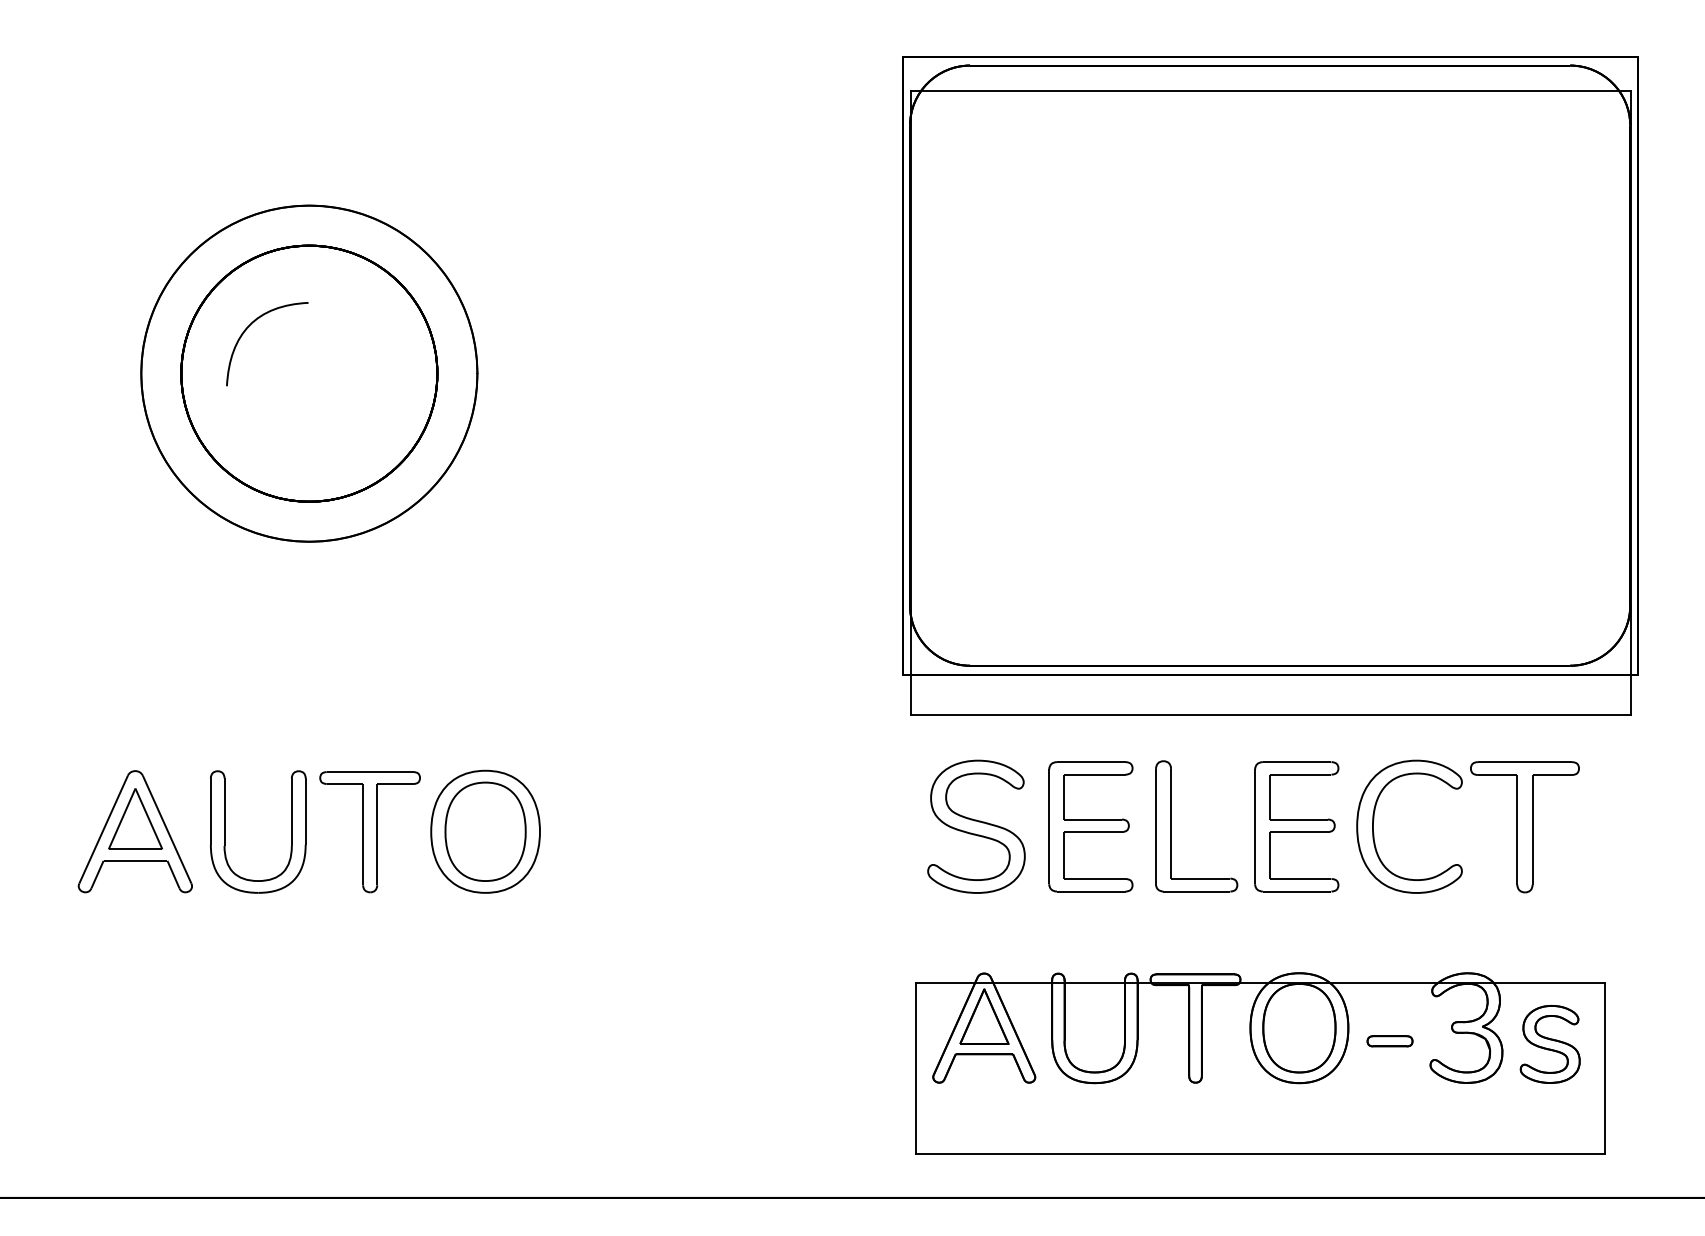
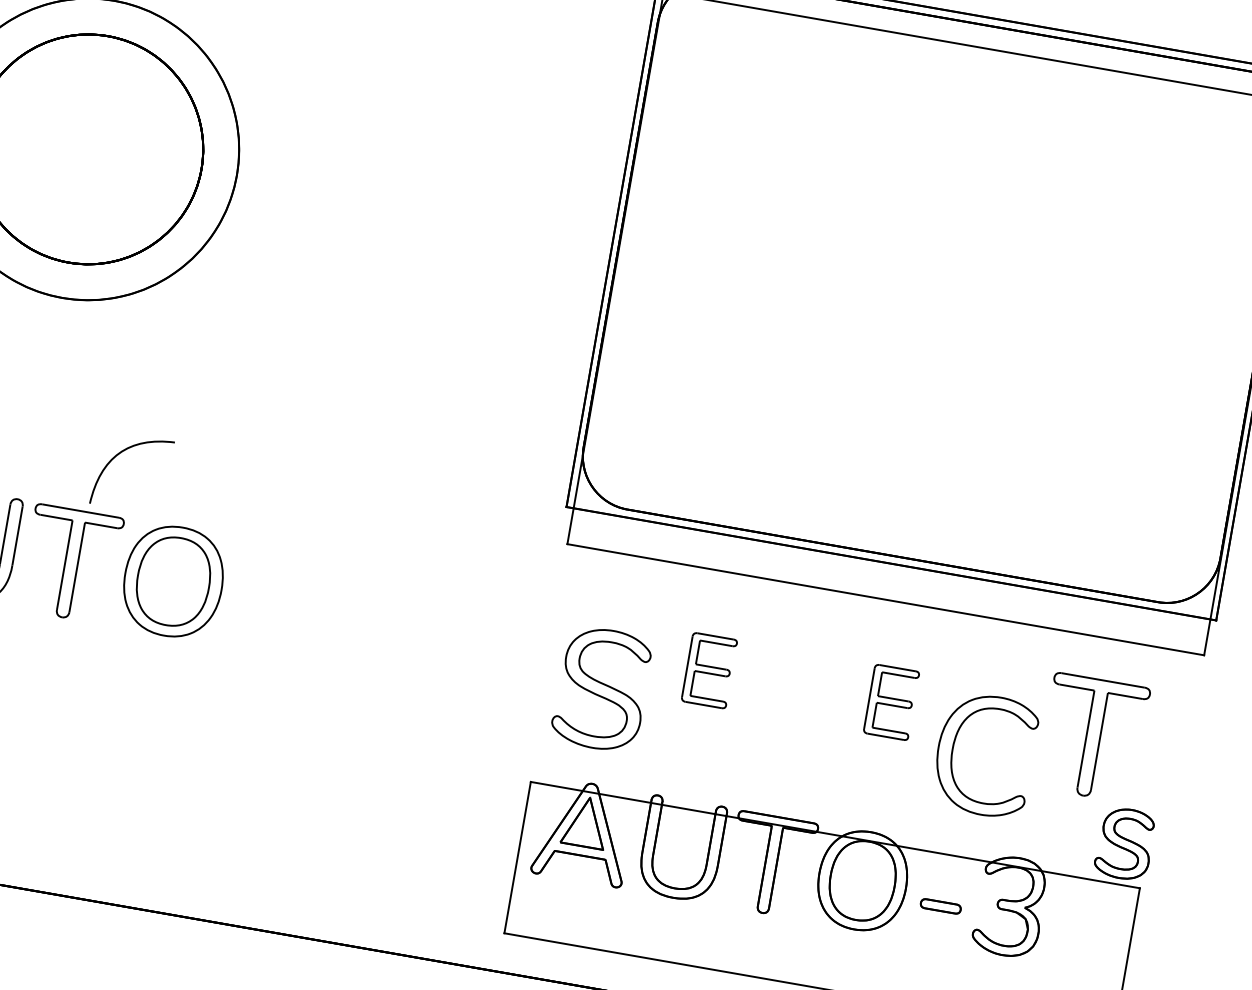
curve: (247, 329) -> (116, 456), moved
part: (1374, 820) -> (954, 744), moved
part: (976, 826) -> (601, 688), moved
part: (1090, 826) -> (709, 670), size x0.6
part: (1171, 826) -> (780, 682), removed
part: (1296, 826) -> (891, 702), size x0.6
part: (1549, 1044) -> (1124, 843), moved

